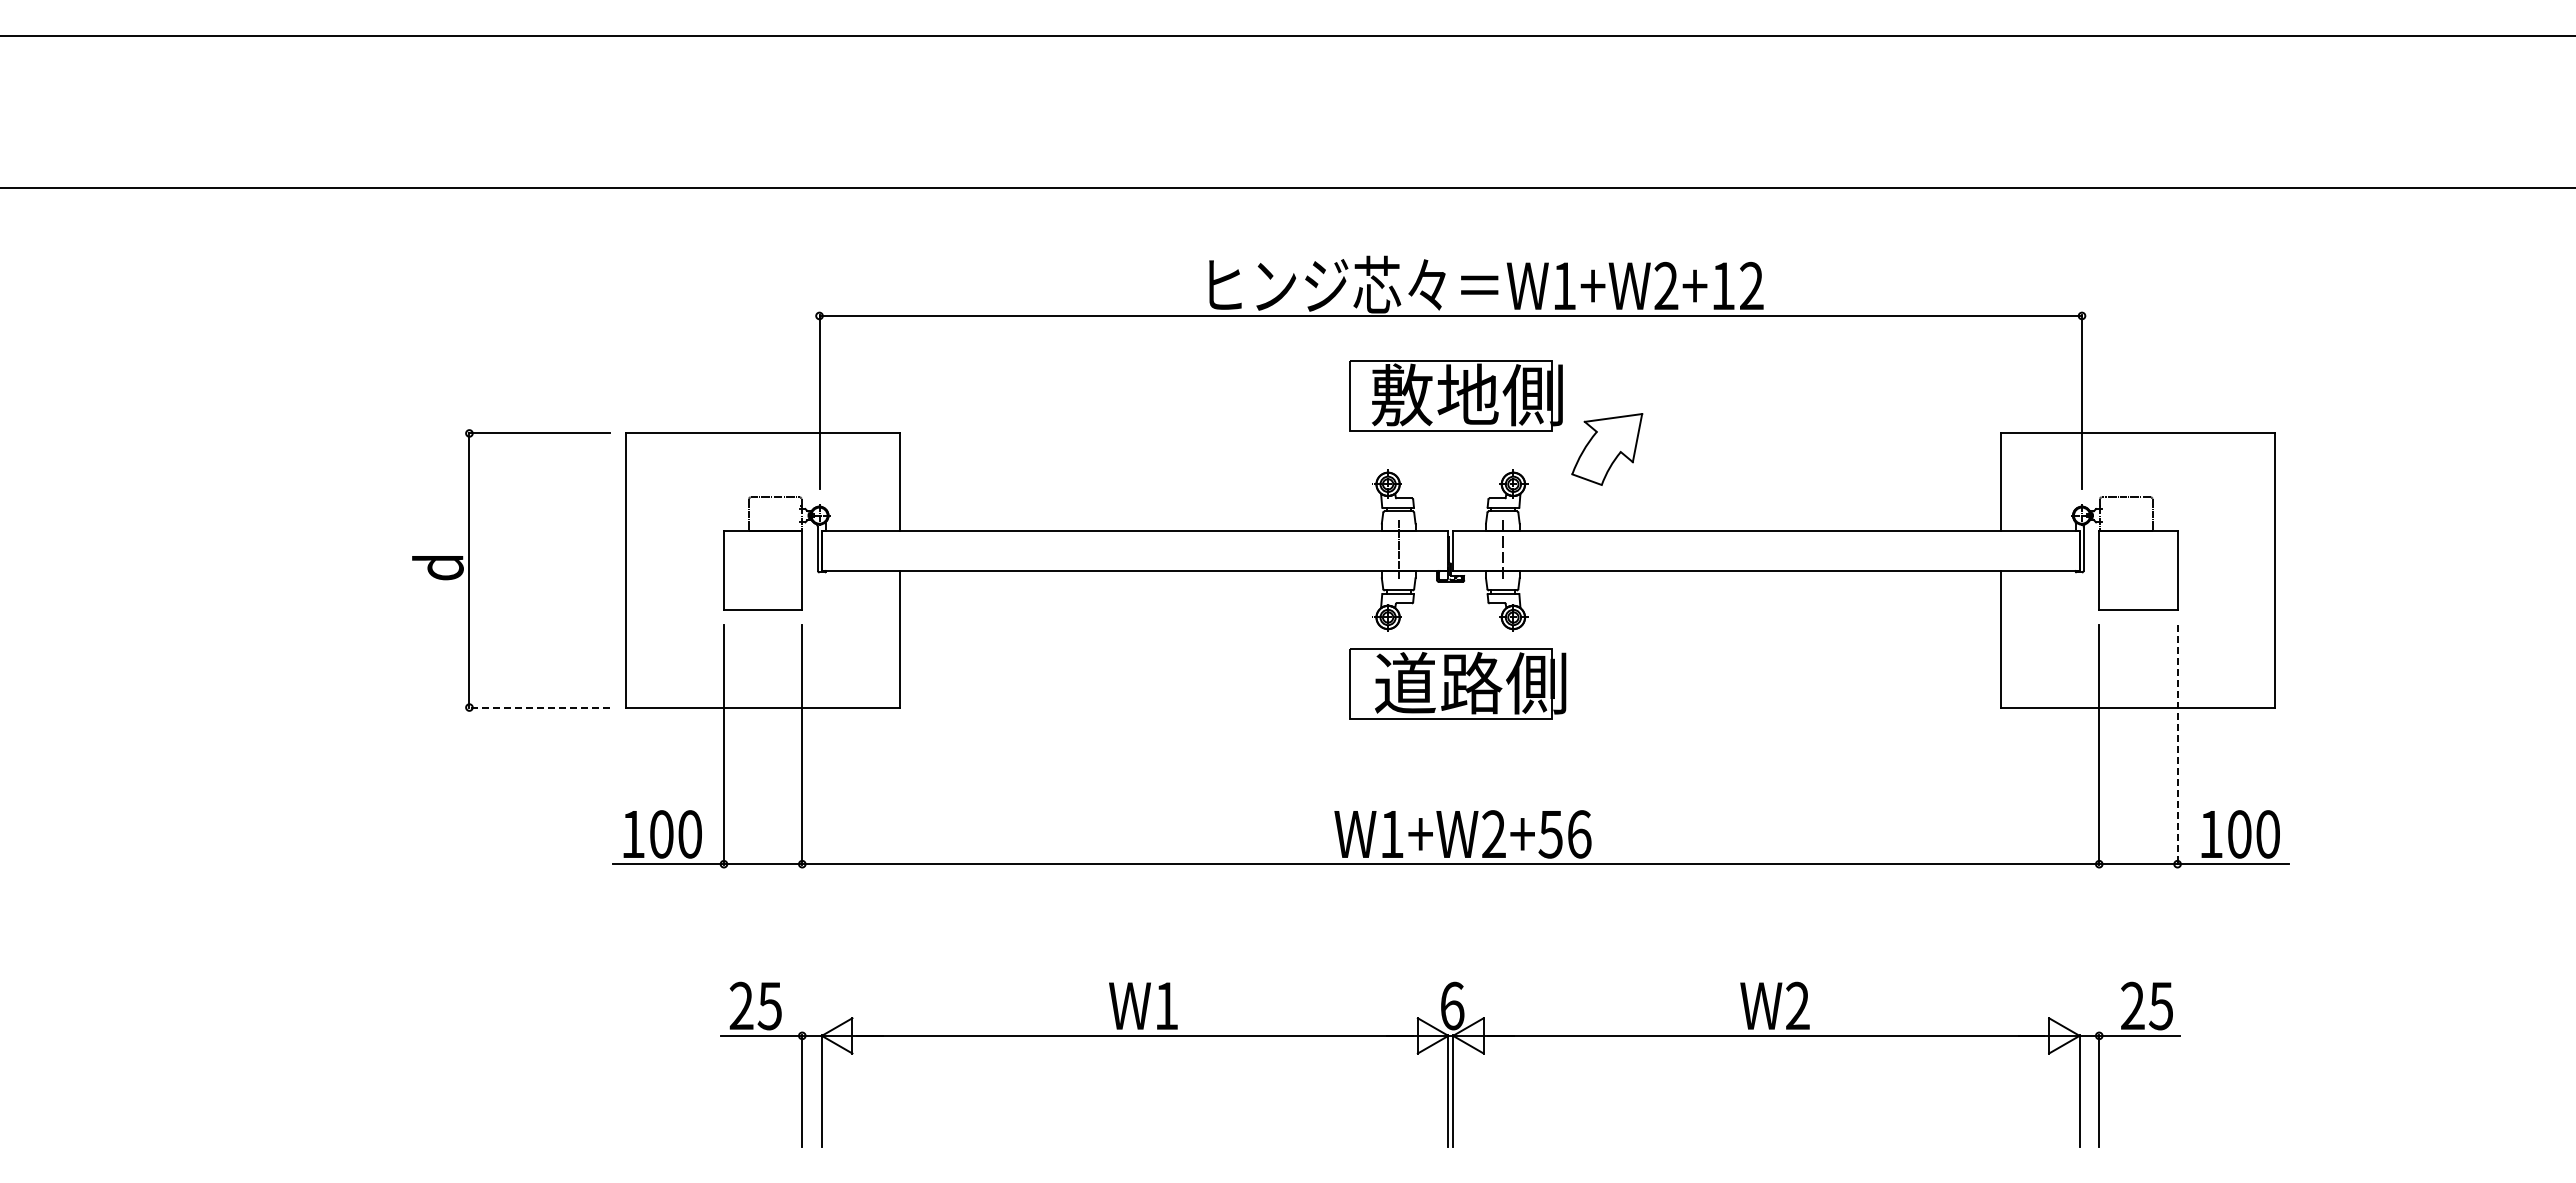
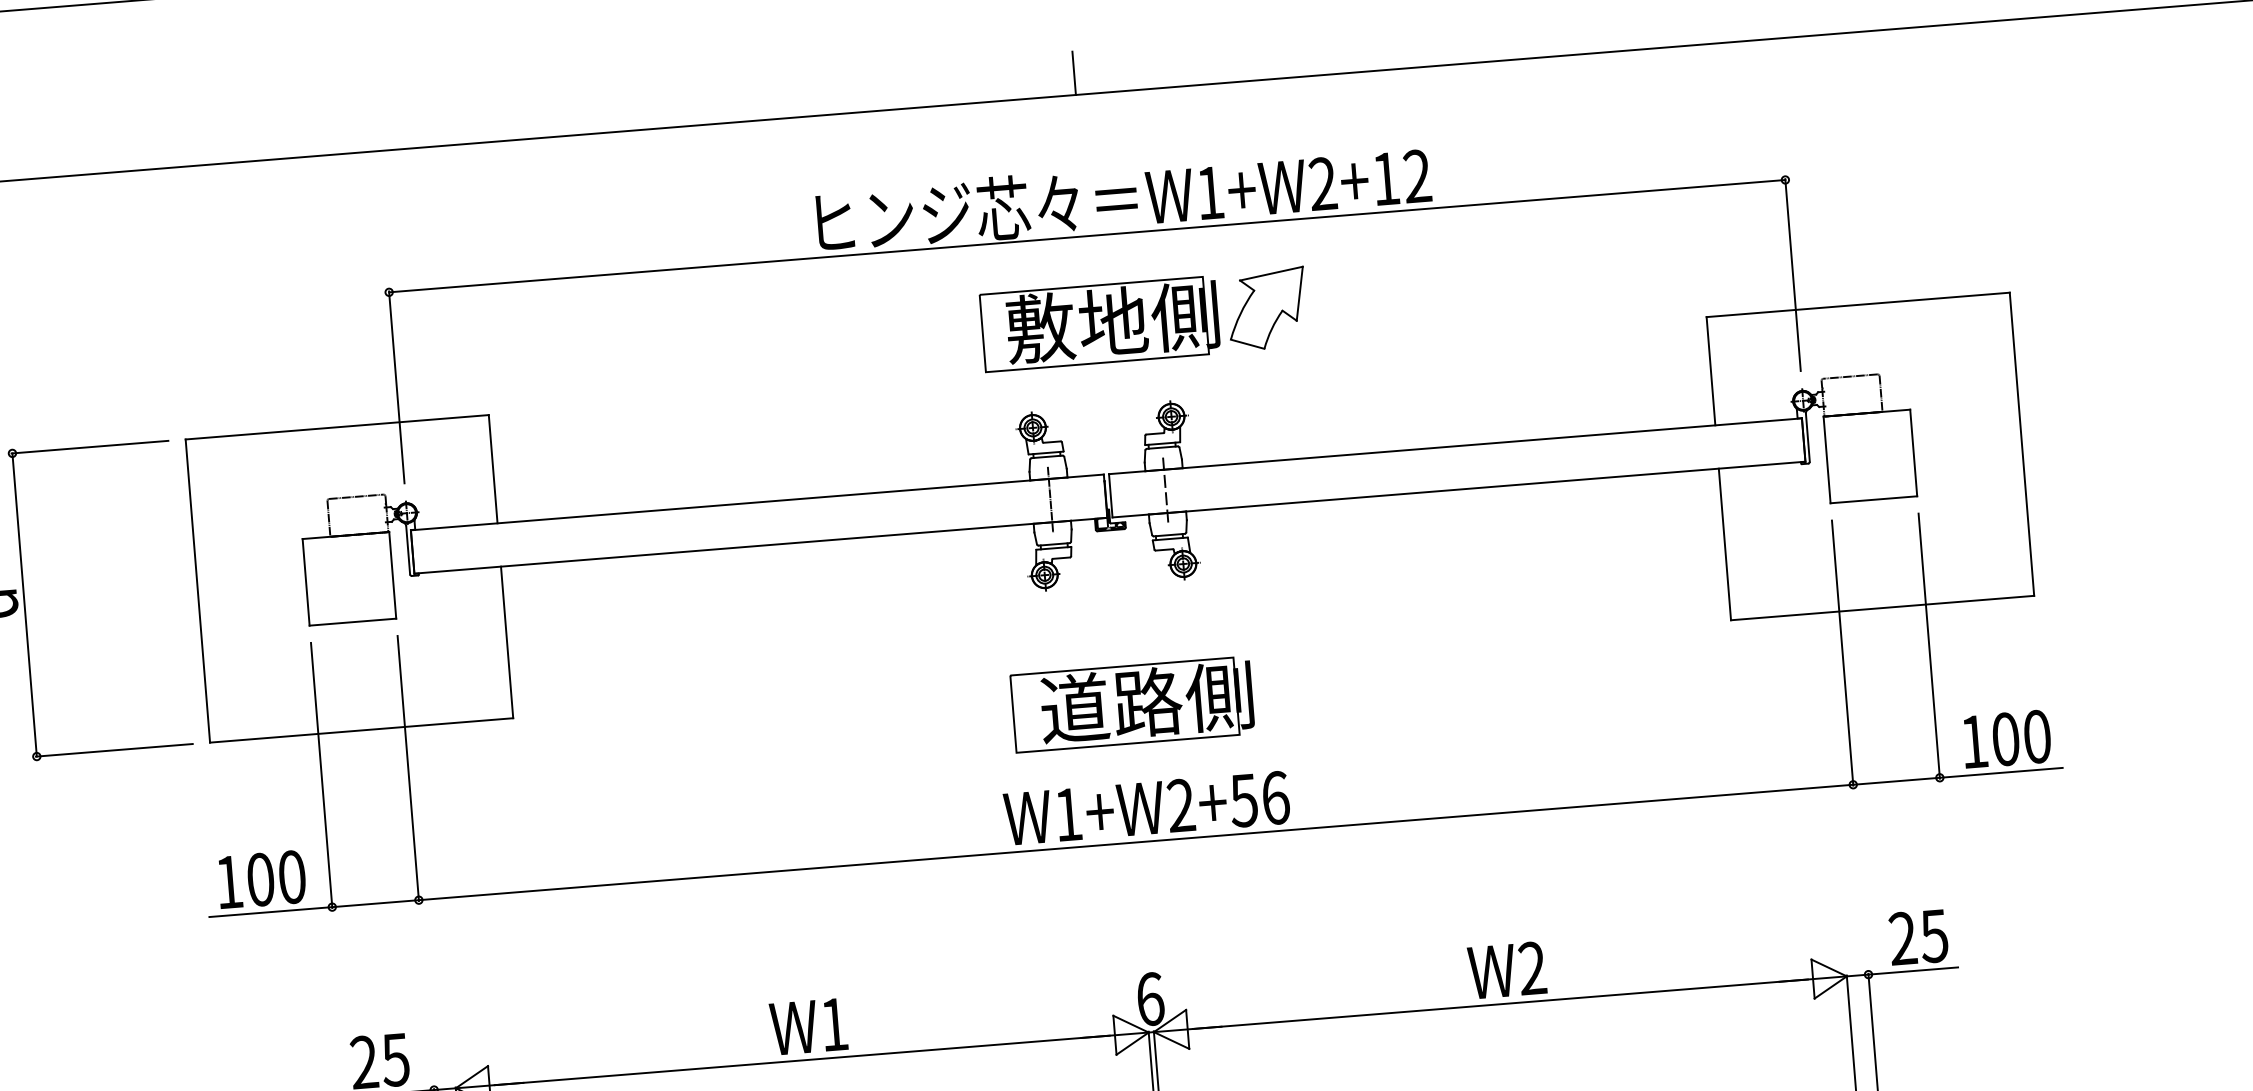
line: (1450, 168) -> (1073, 73), added
part: (1607, 449) -> (1267, 309), moved
part: (1457, 683) -> (1132, 703), moved
line: (539, 707) -> (114, 750), dashed -> solid
line: (2177, 745) -> (1929, 646), dashed -> solid

